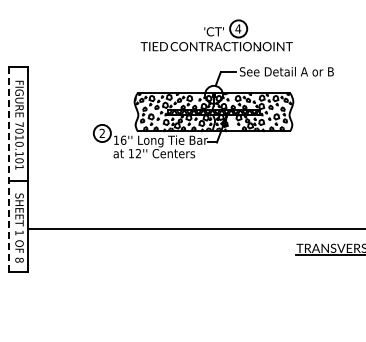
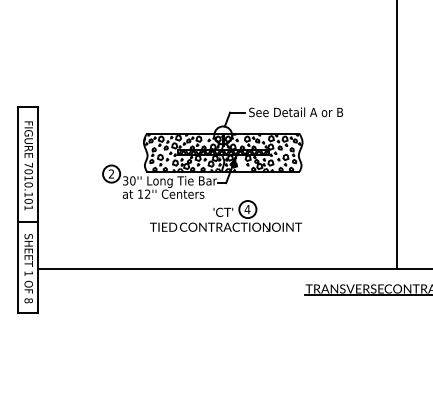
part: (216, 34) -> (225, 215), moved
text: (120, 139) -> (129, 180), 16'' -> 30''
line: (8, 169) -> (17, 210), dashed -> solid

